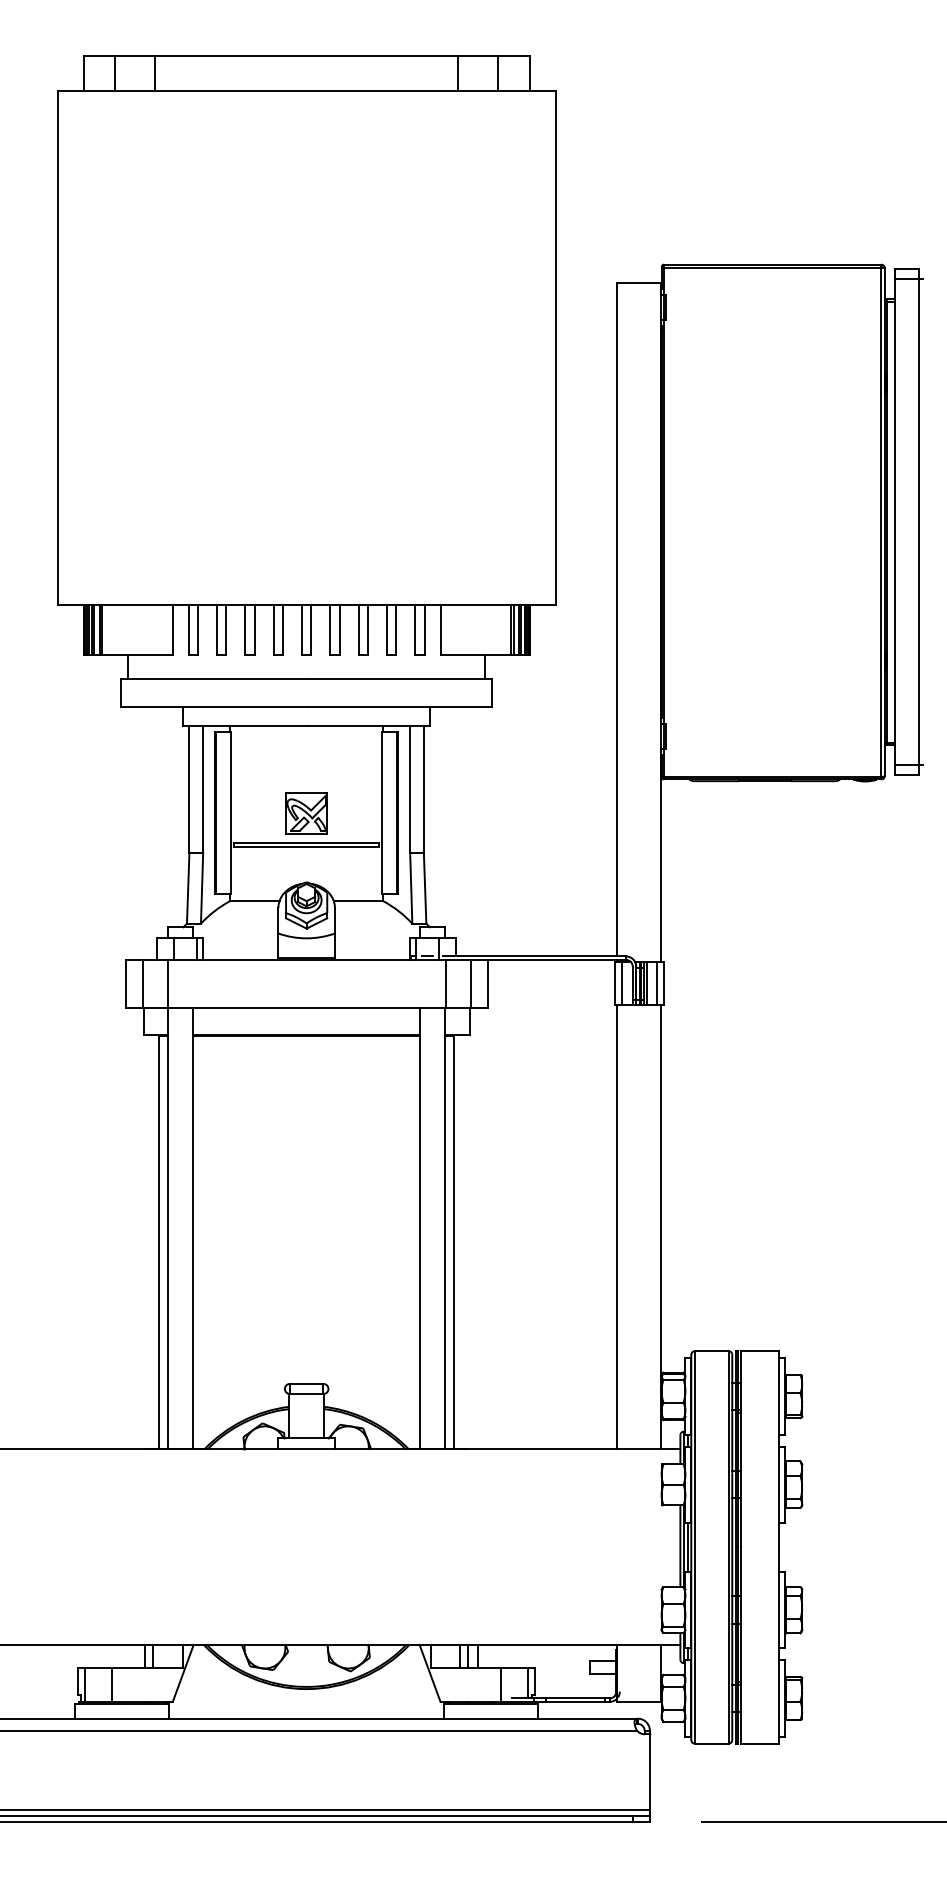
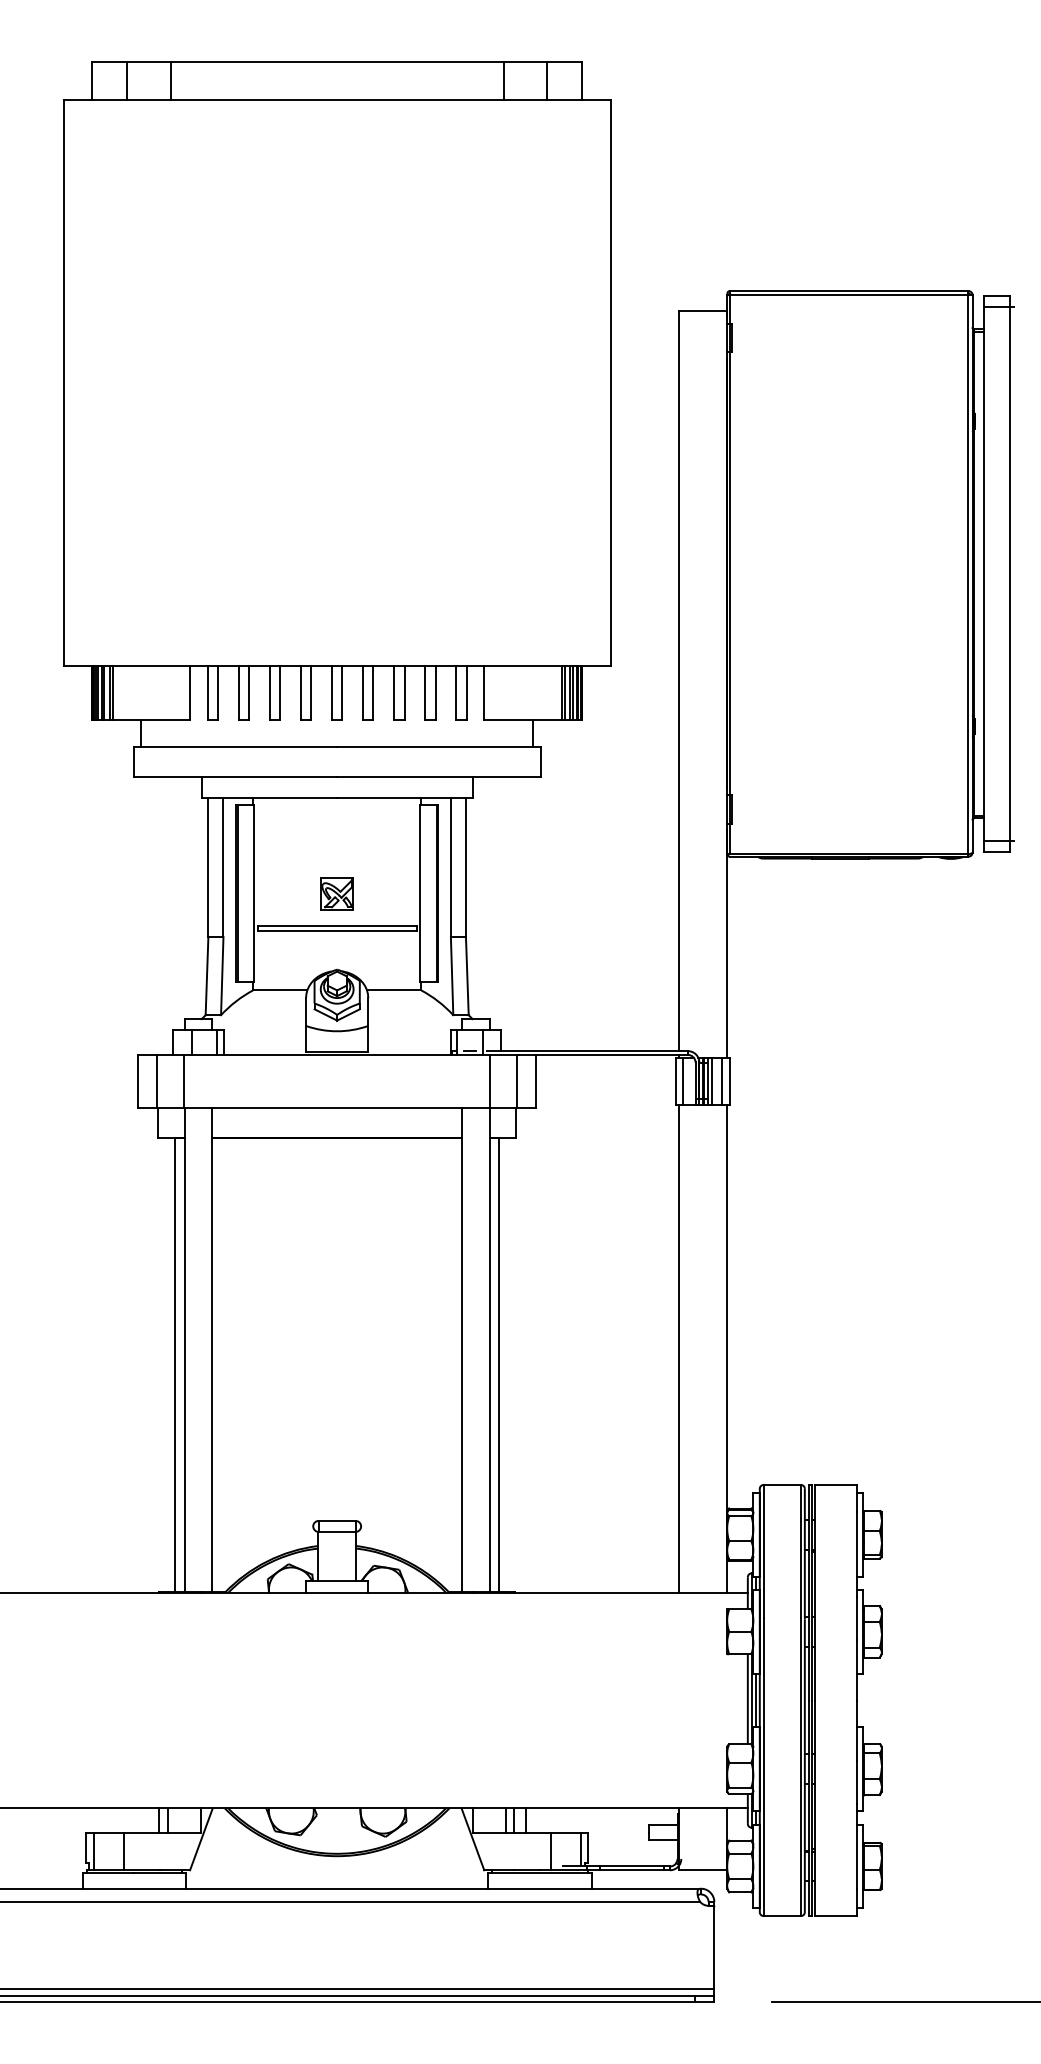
part: (306, 813) -> (337, 894), size x0.7

